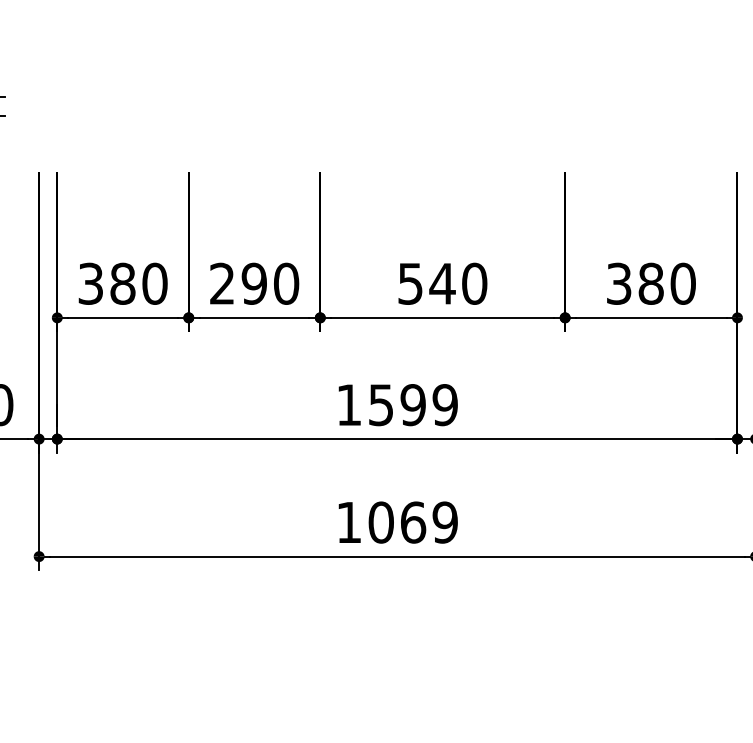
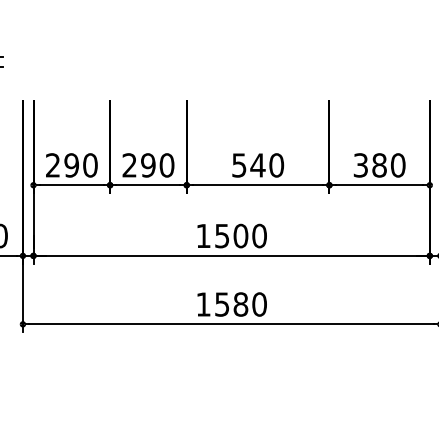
text: (107, 283) -> (62, 165), 380 -> 290
text: (427, 405) -> (249, 236), 1599 -> 1500
text: (412, 522) -> (240, 304), 1069 -> 1580

